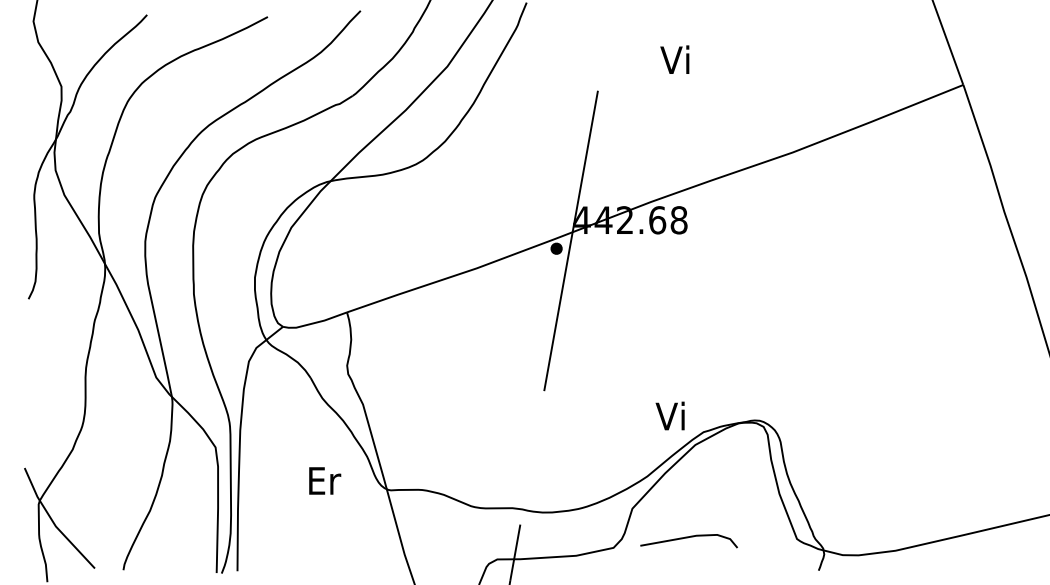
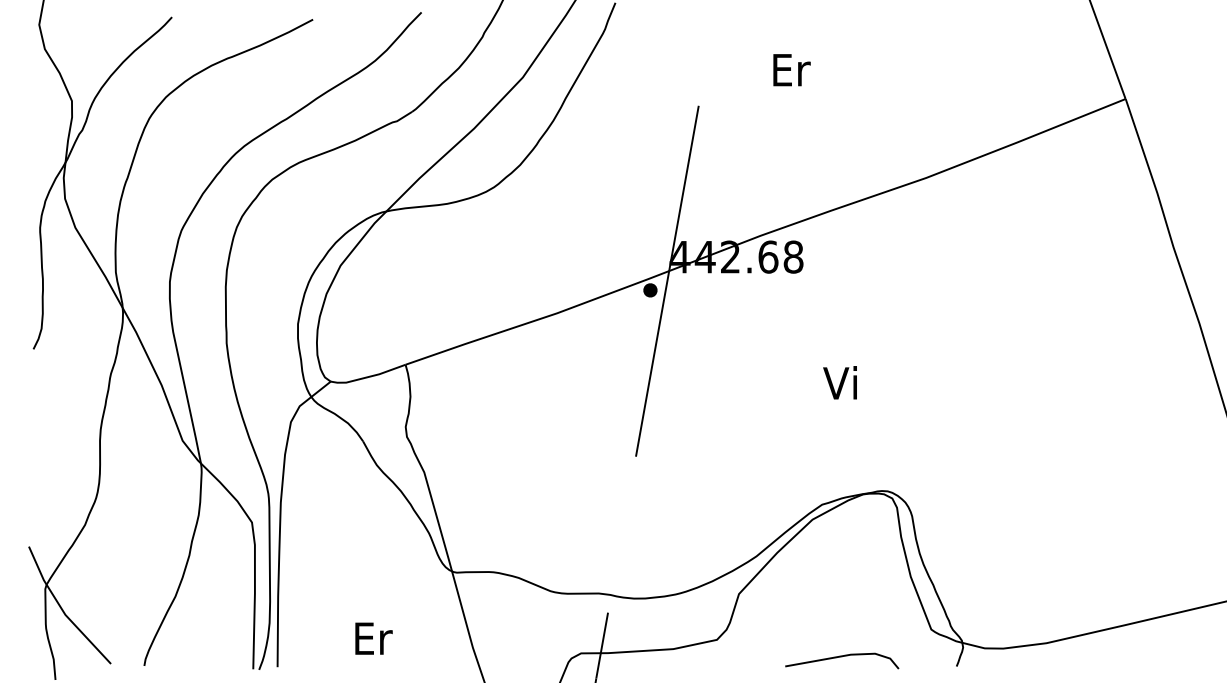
text: (676, 59) -> (790, 69), Vi -> Er
text: (669, 415) -> (839, 382), moved
text: (324, 480) -> (373, 638), moved
line: (689, 538) -> (842, 657), moved

